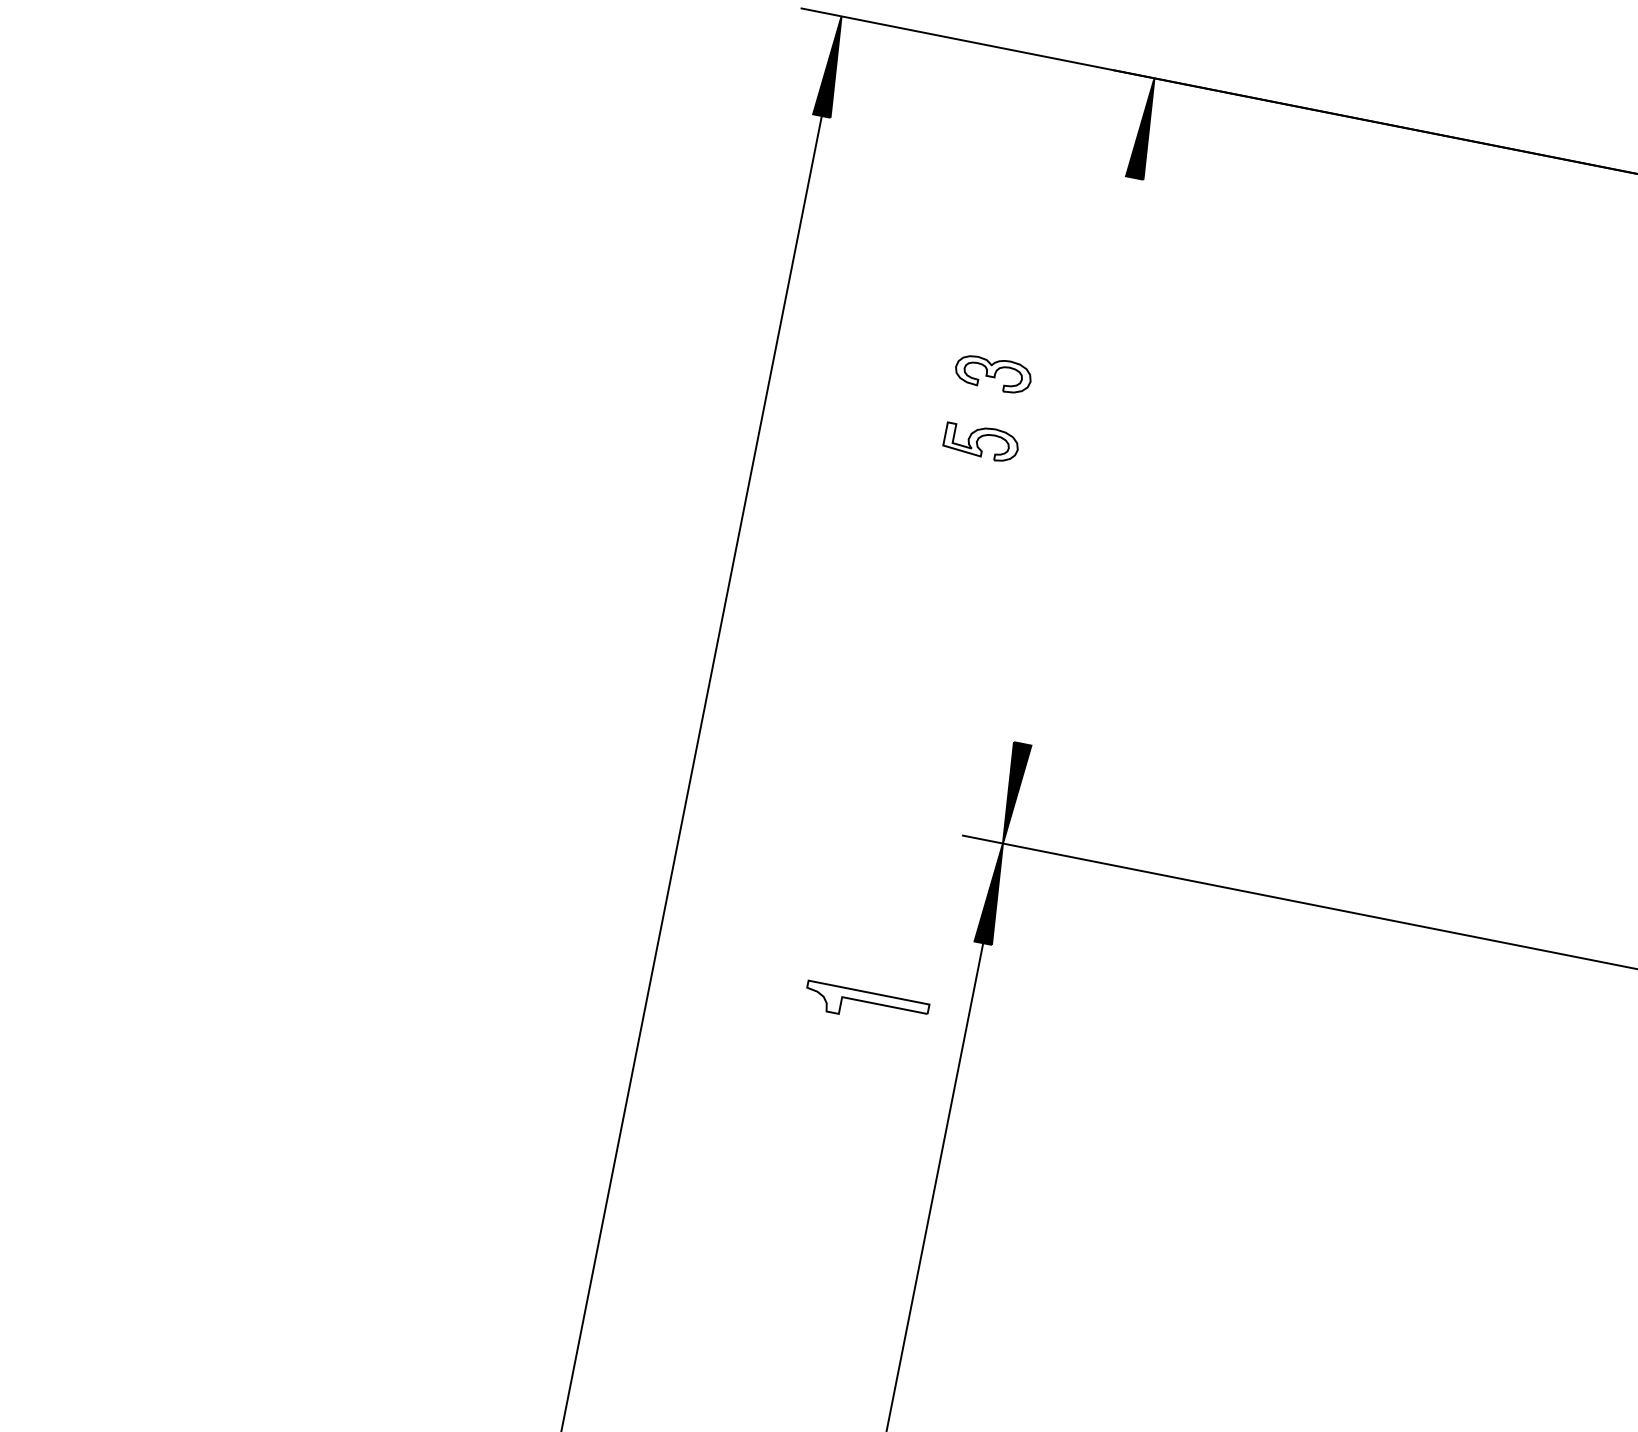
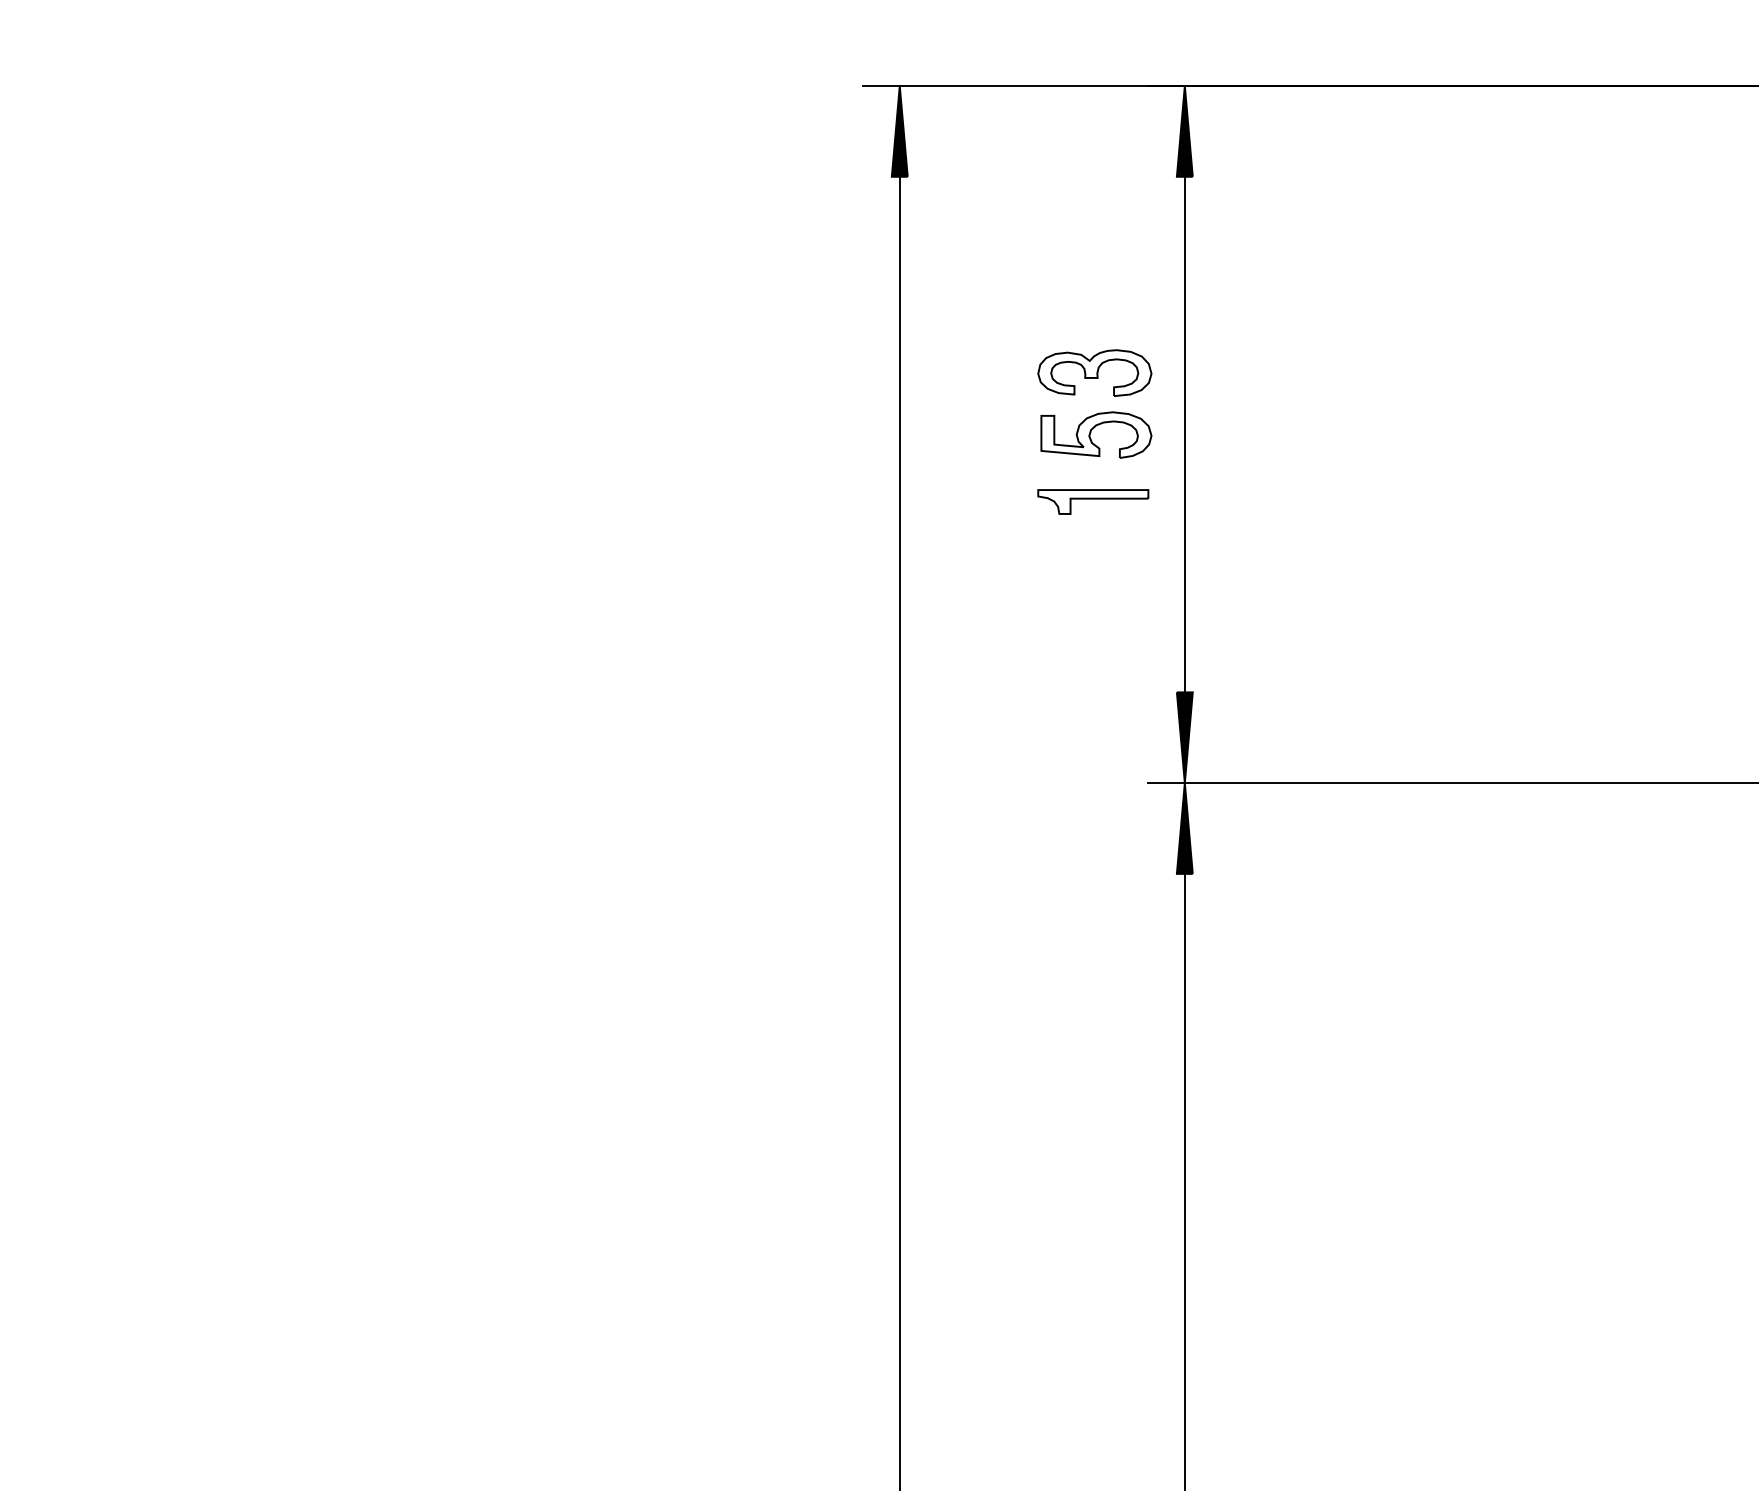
part: (993, 373) -> (1094, 372), size x1.67
part: (981, 441) -> (1096, 434), size x1.67
line: (1078, 460) -> (1184, 434), added
part: (866, 1005) -> (1093, 501), moved

